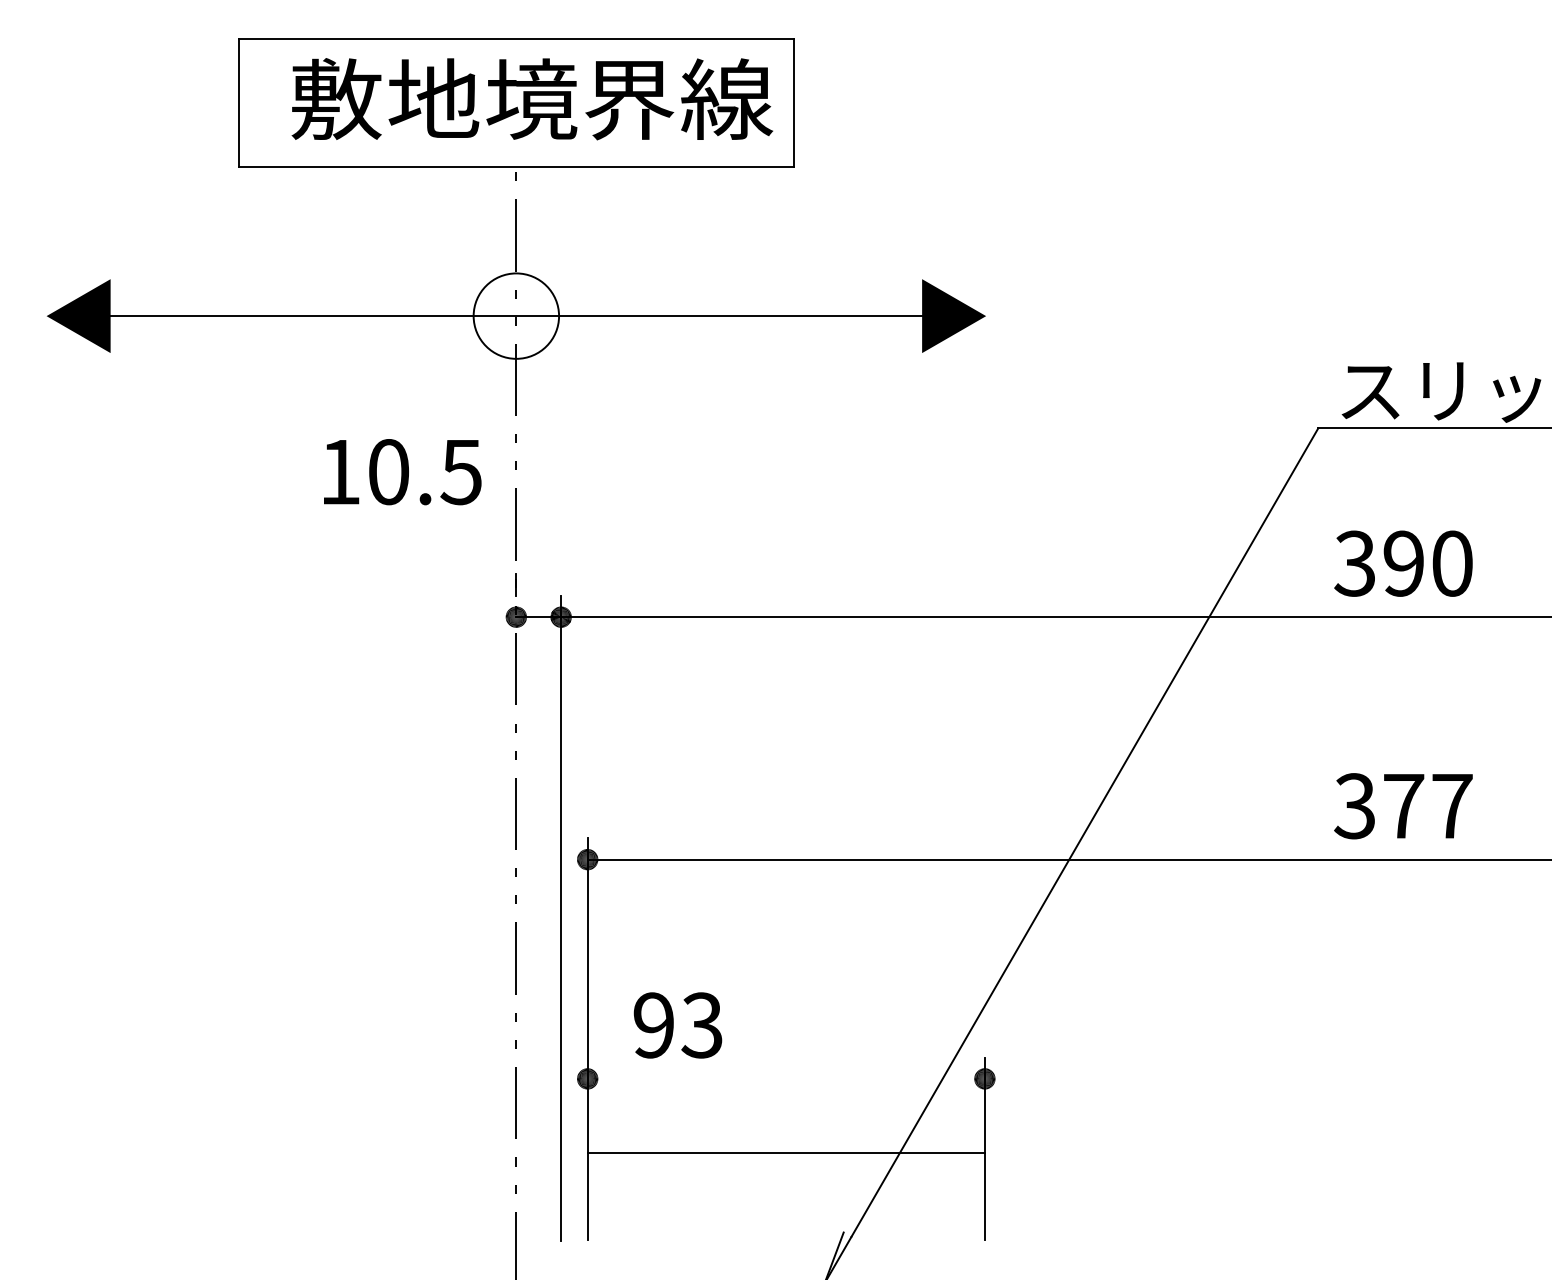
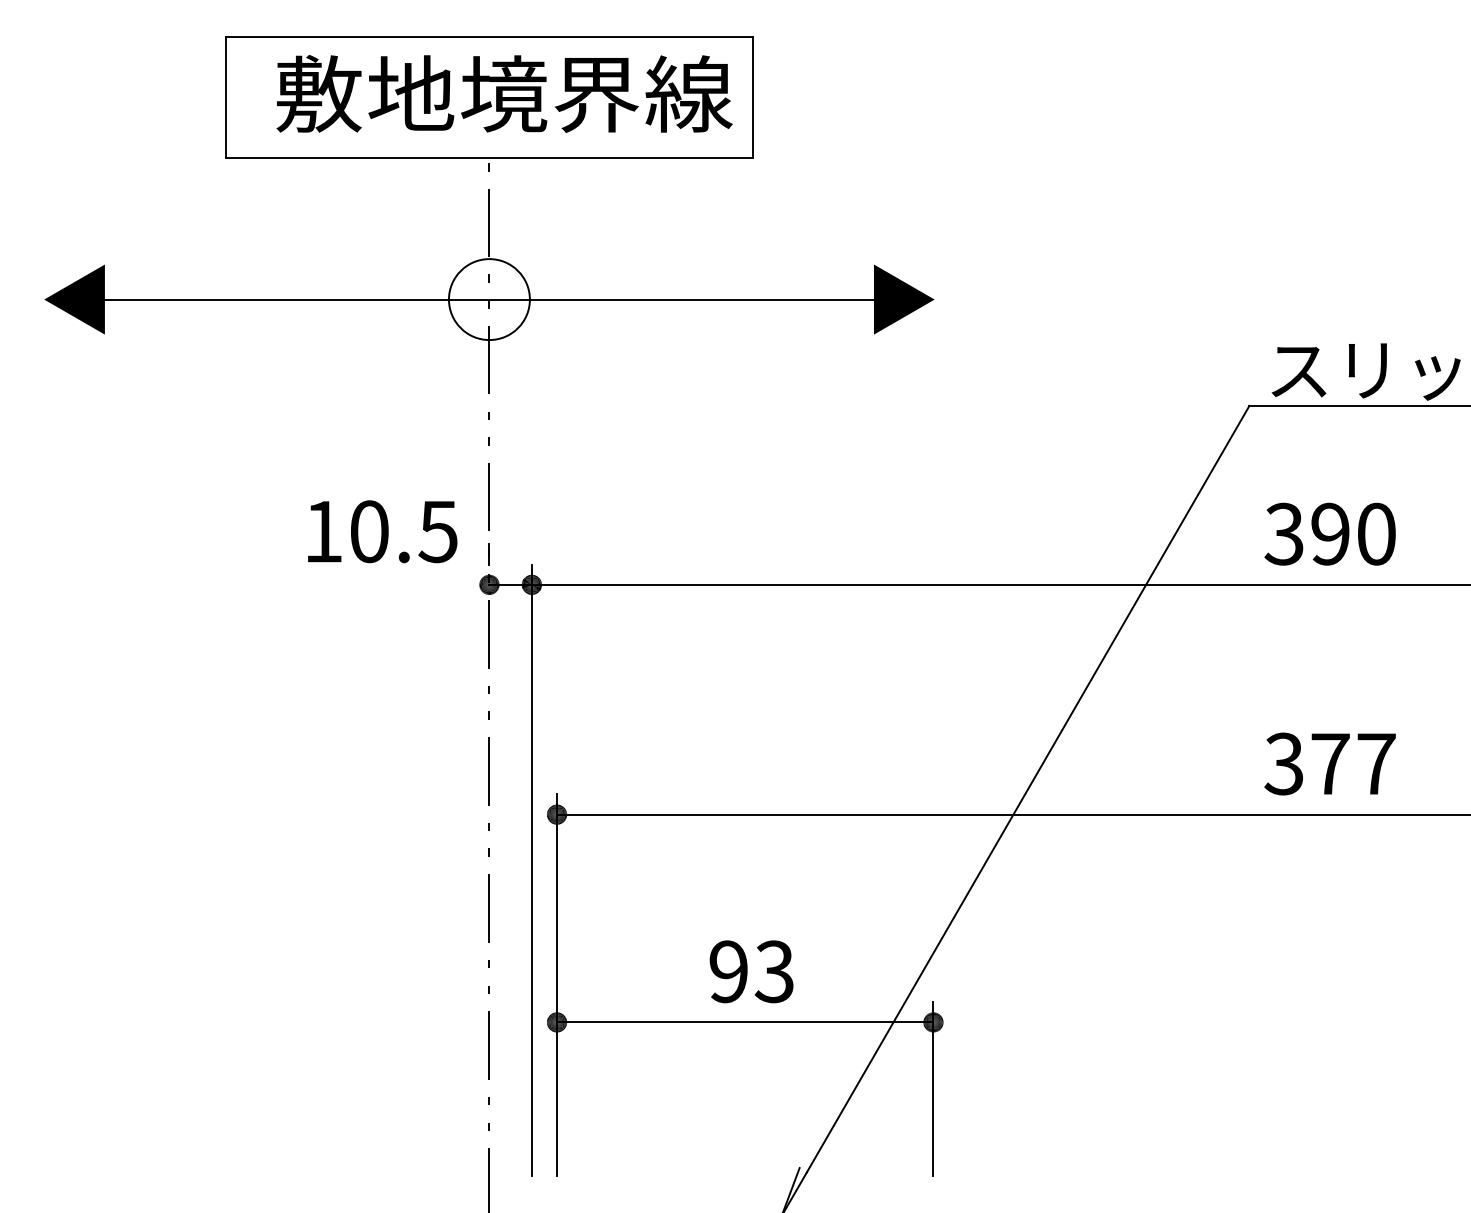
text: (402, 472) -> (382, 532), moved
text: (677, 1025) -> (751, 971), moved
line: (785, 1152) -> (744, 1022), moved

